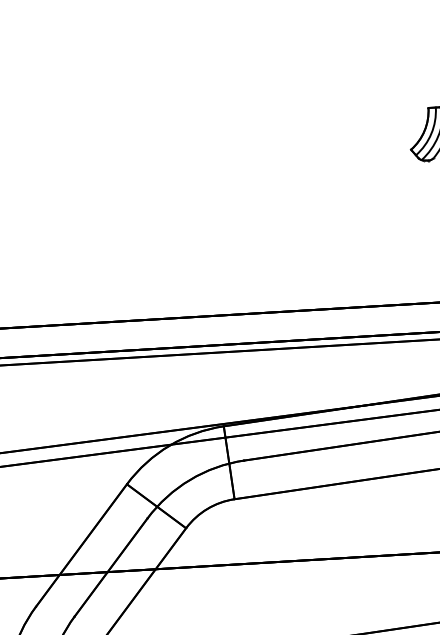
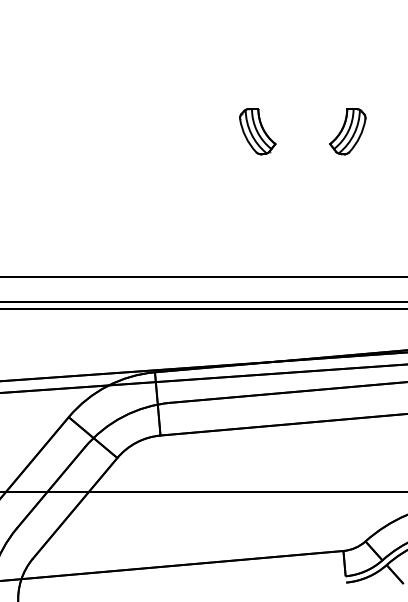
part: (326, 140) -> (257, 131), added

